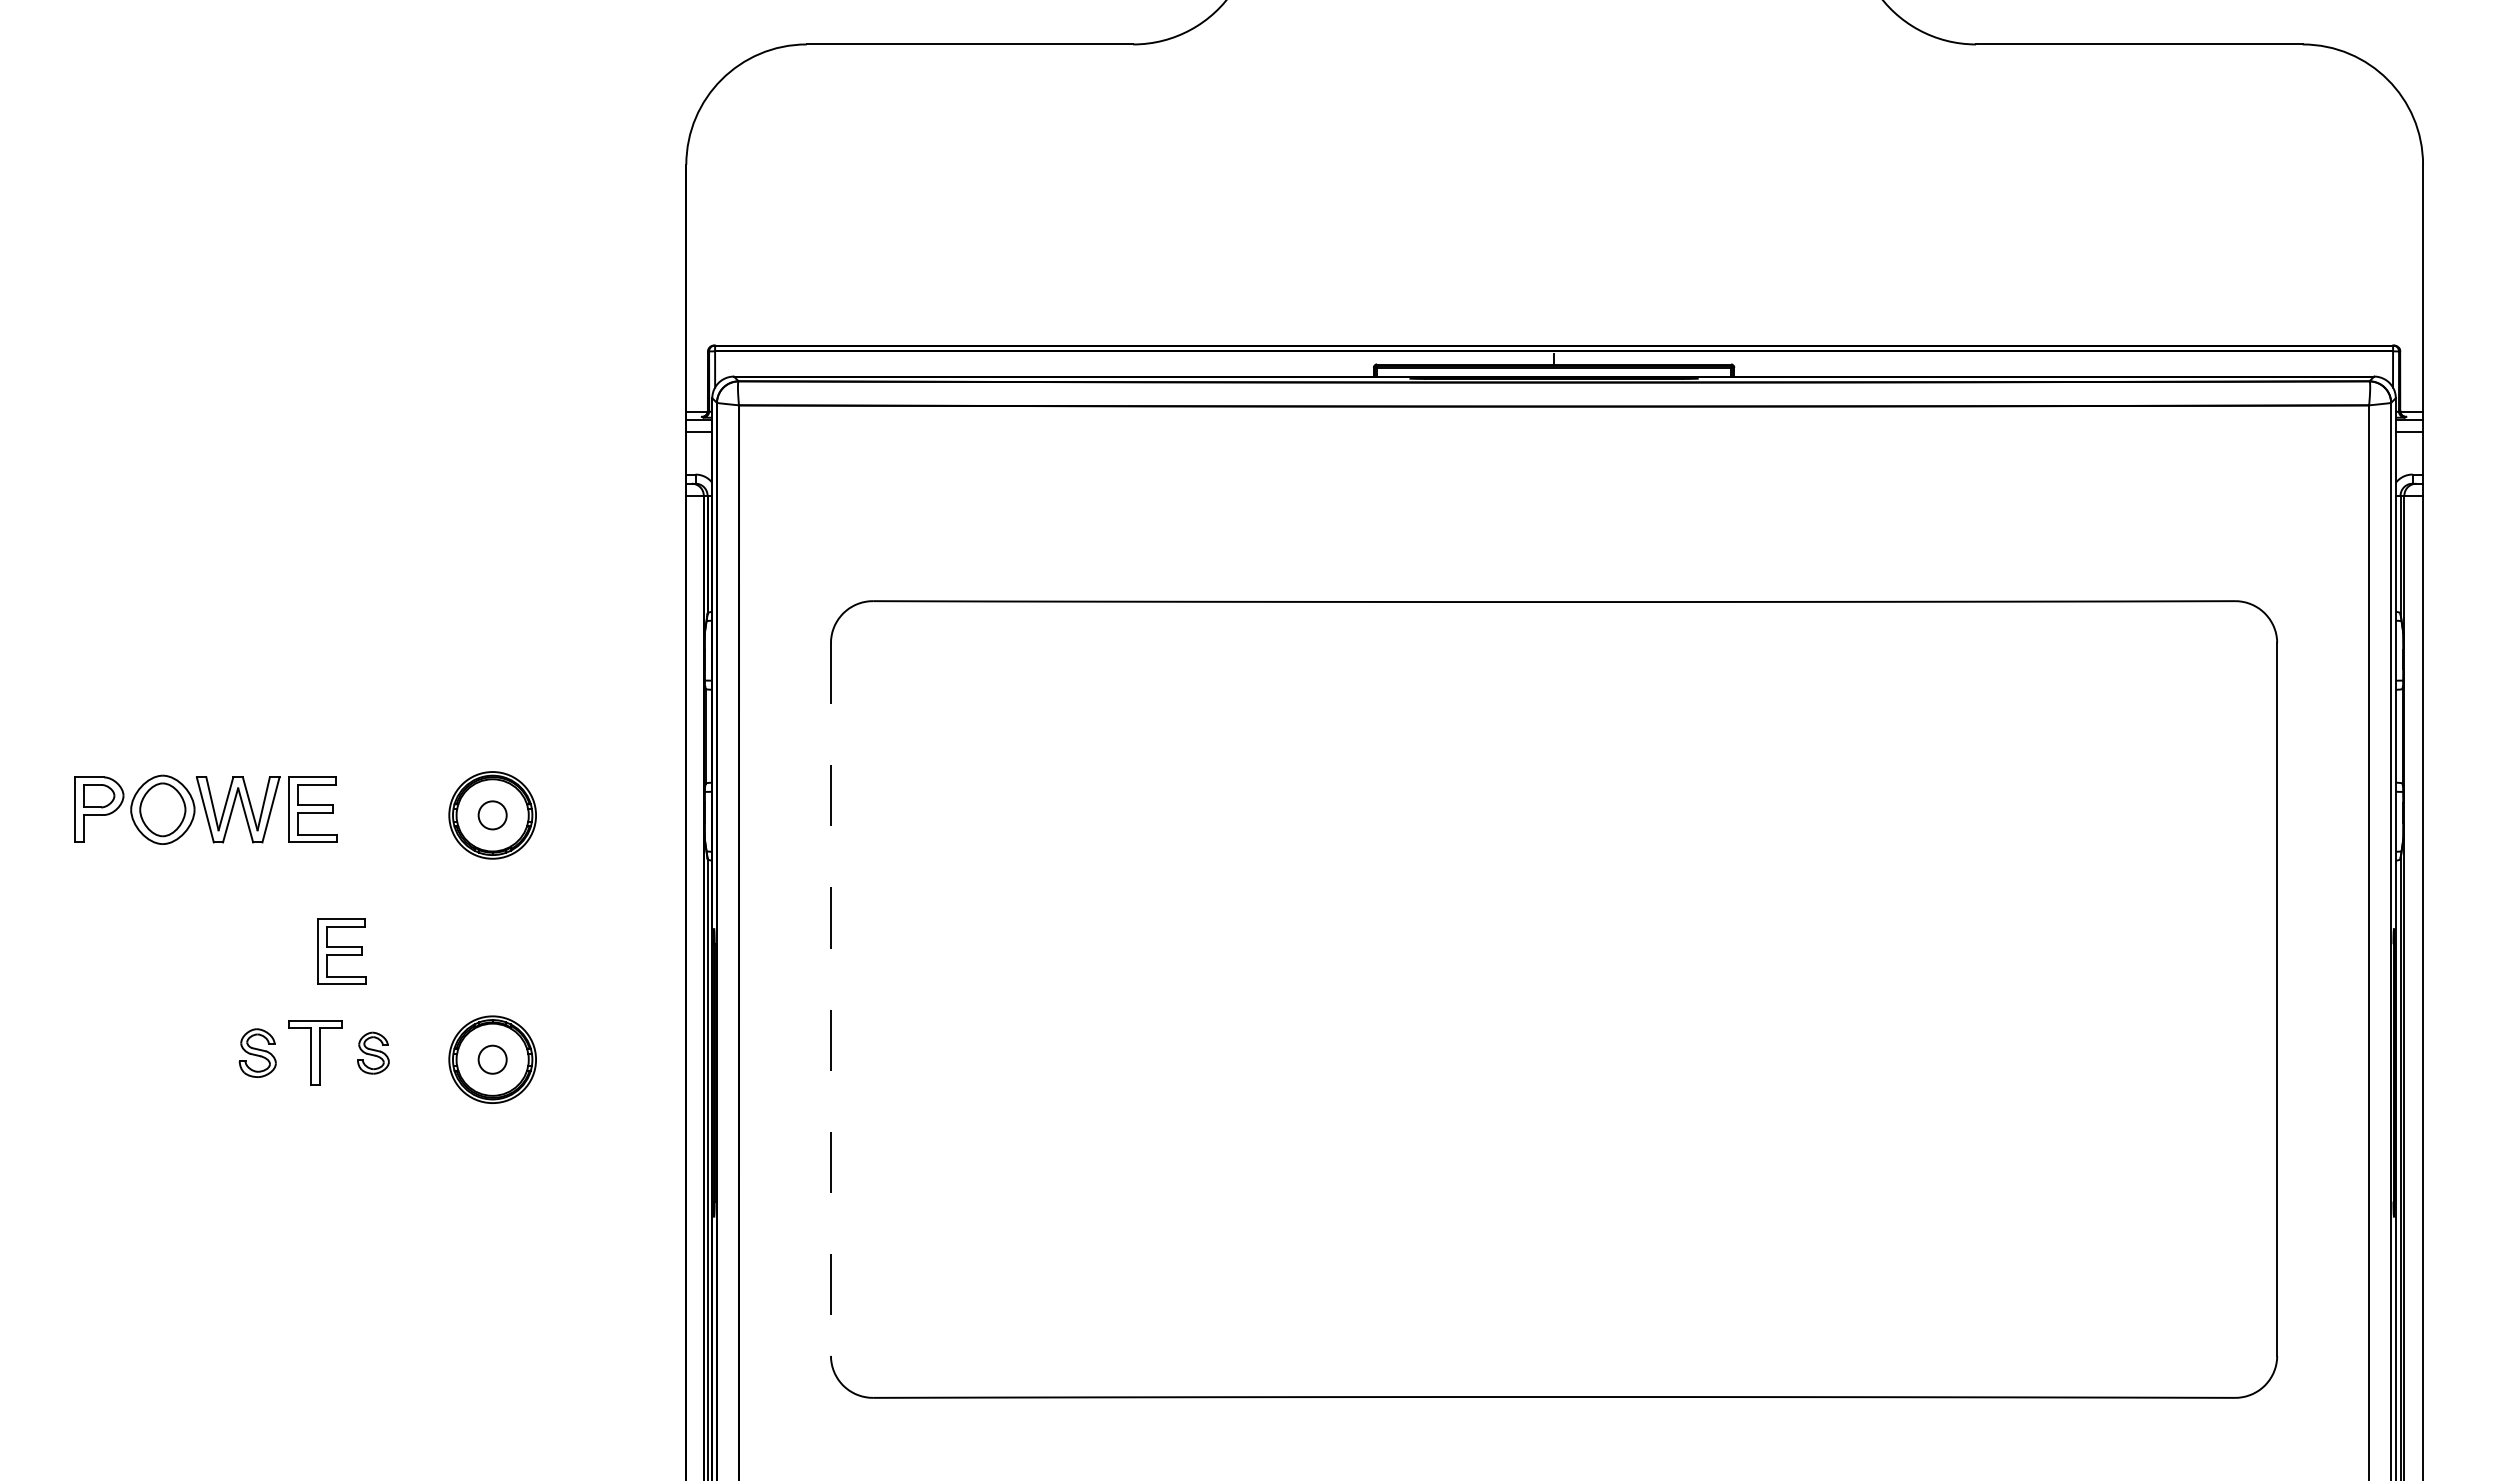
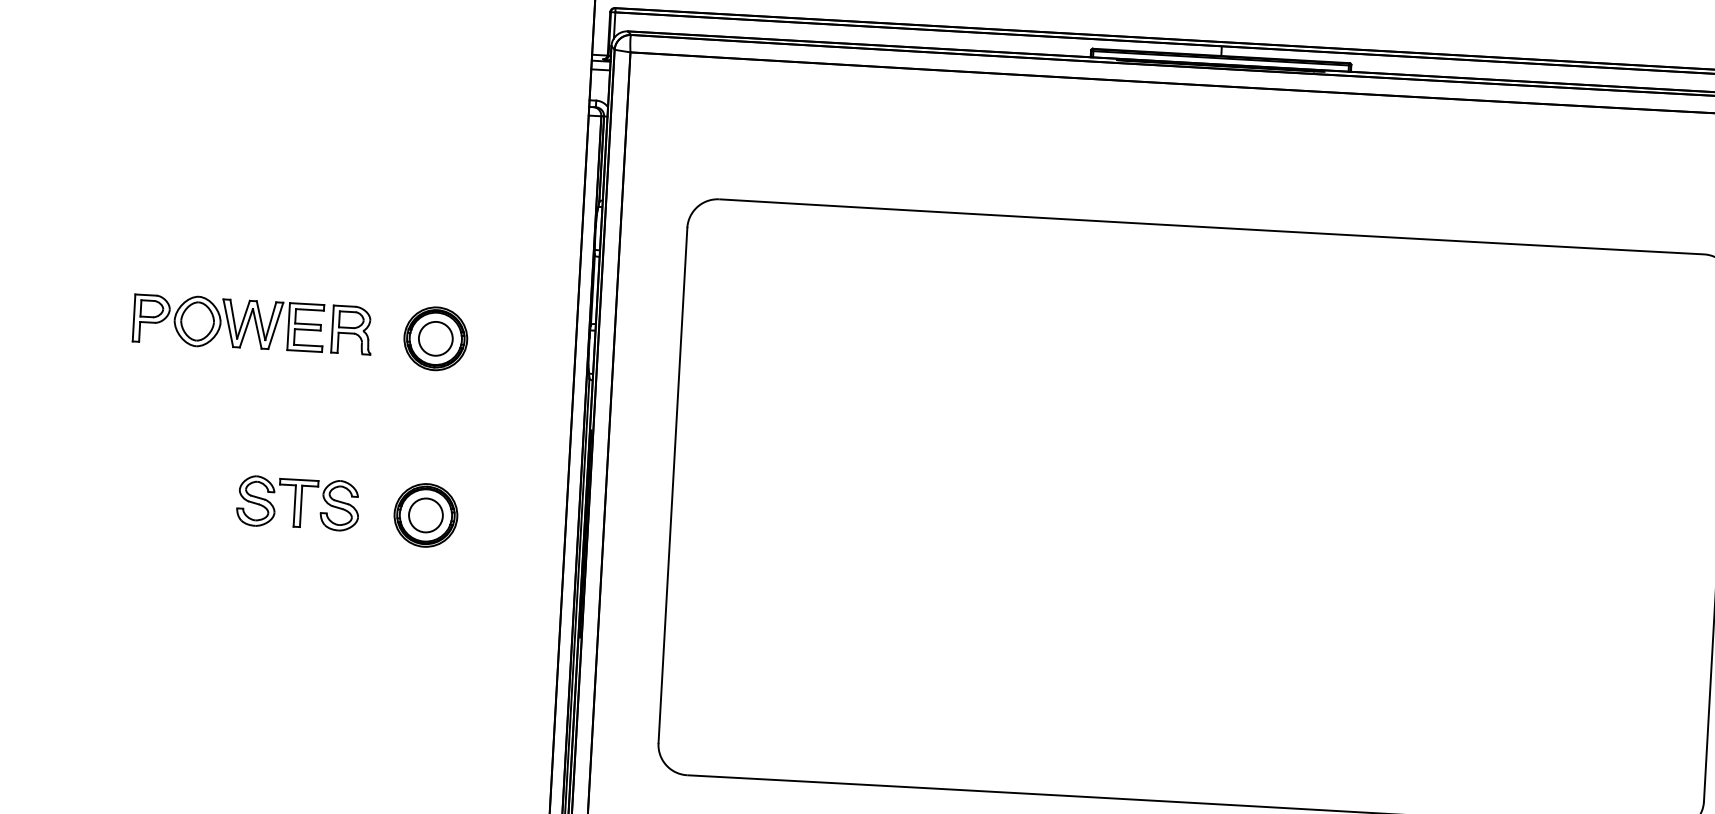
part: (375, 809) -> (351, 329), added
circle: (492, 815) -> (435, 338), size x1.67
part: (341, 951) -> (321, 431), removed
line: (830, 1000) -> (672, 486), dashed -> solid
part: (257, 1053) -> (256, 501), size x1.43
part: (373, 1053) -> (340, 506), size x1.67
circle: (492, 1059) -> (425, 515), size x1.67

